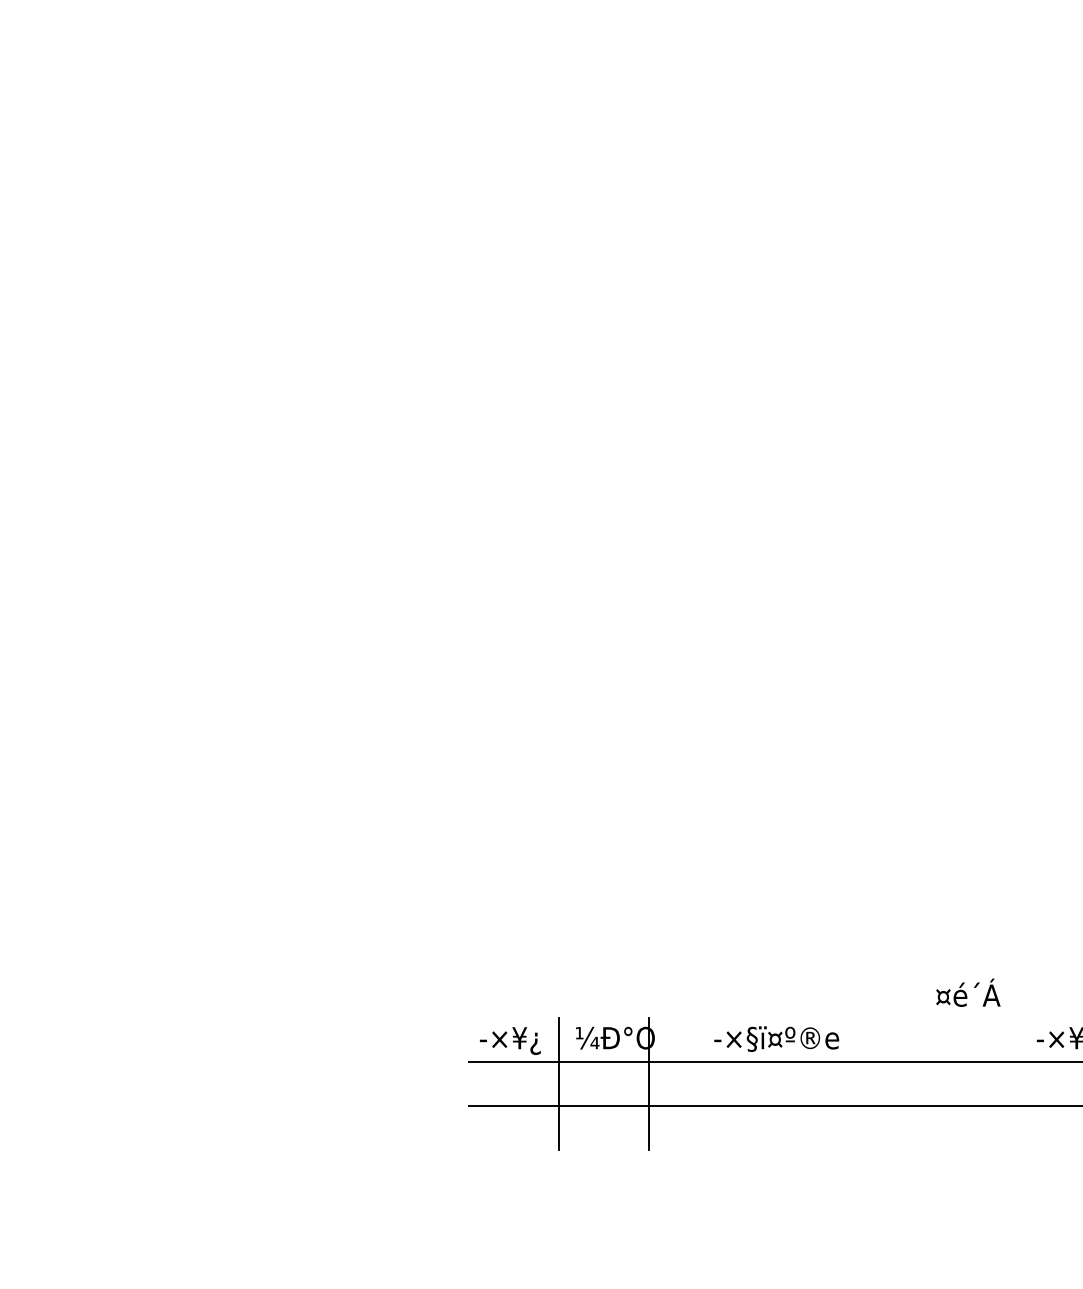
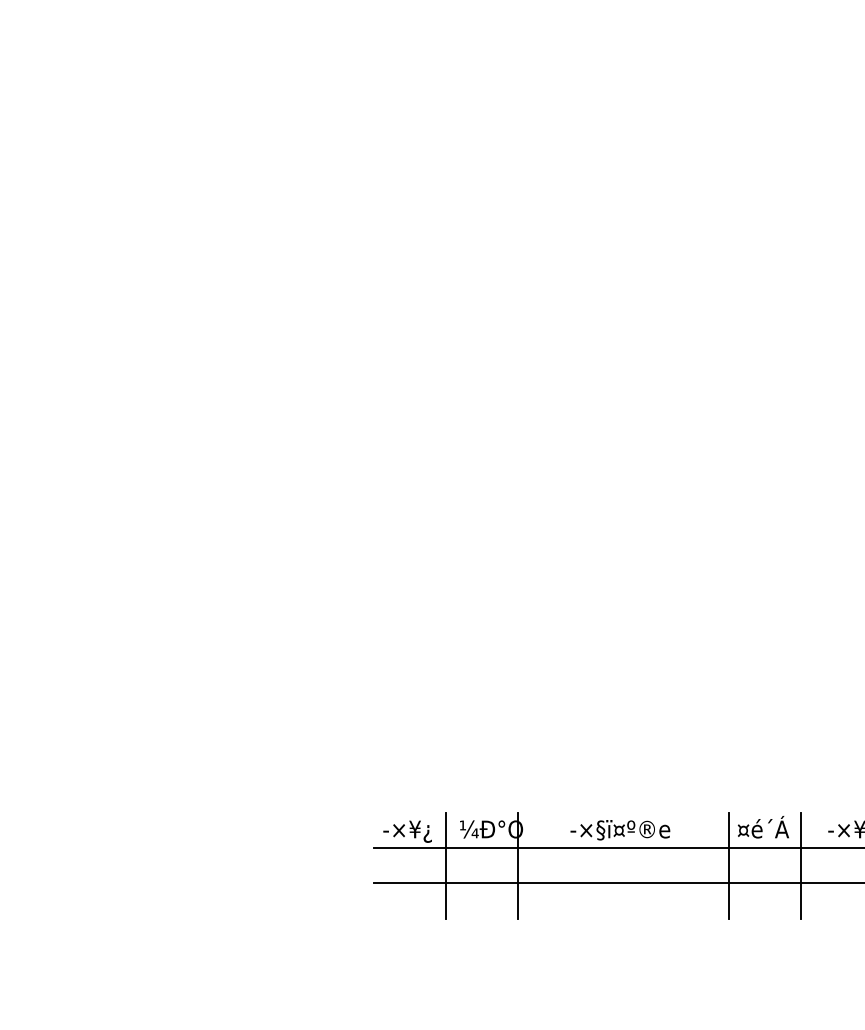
text: (967, 993) -> (762, 827), moved
line: (912, 1083) -> (728, 865), added
line: (1002, 1083) -> (800, 865), added

